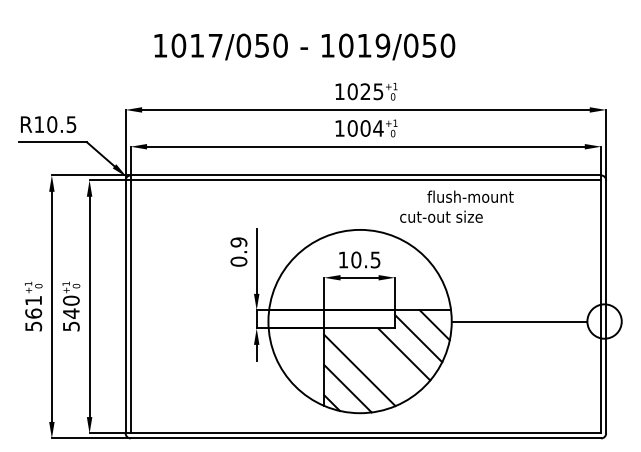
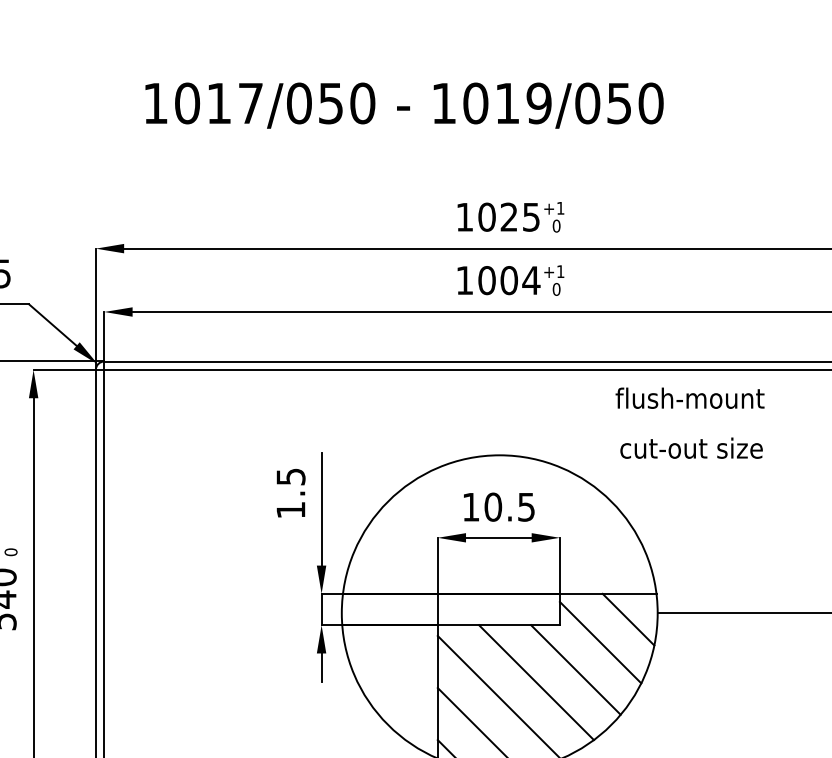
text: (304, 46) -> (403, 104), moved
text: (441, 216) -> (691, 447), moved
text: (238, 251) -> (290, 492), 0.9 -> 1.5
line: (381, 361) -> (536, 682), added

